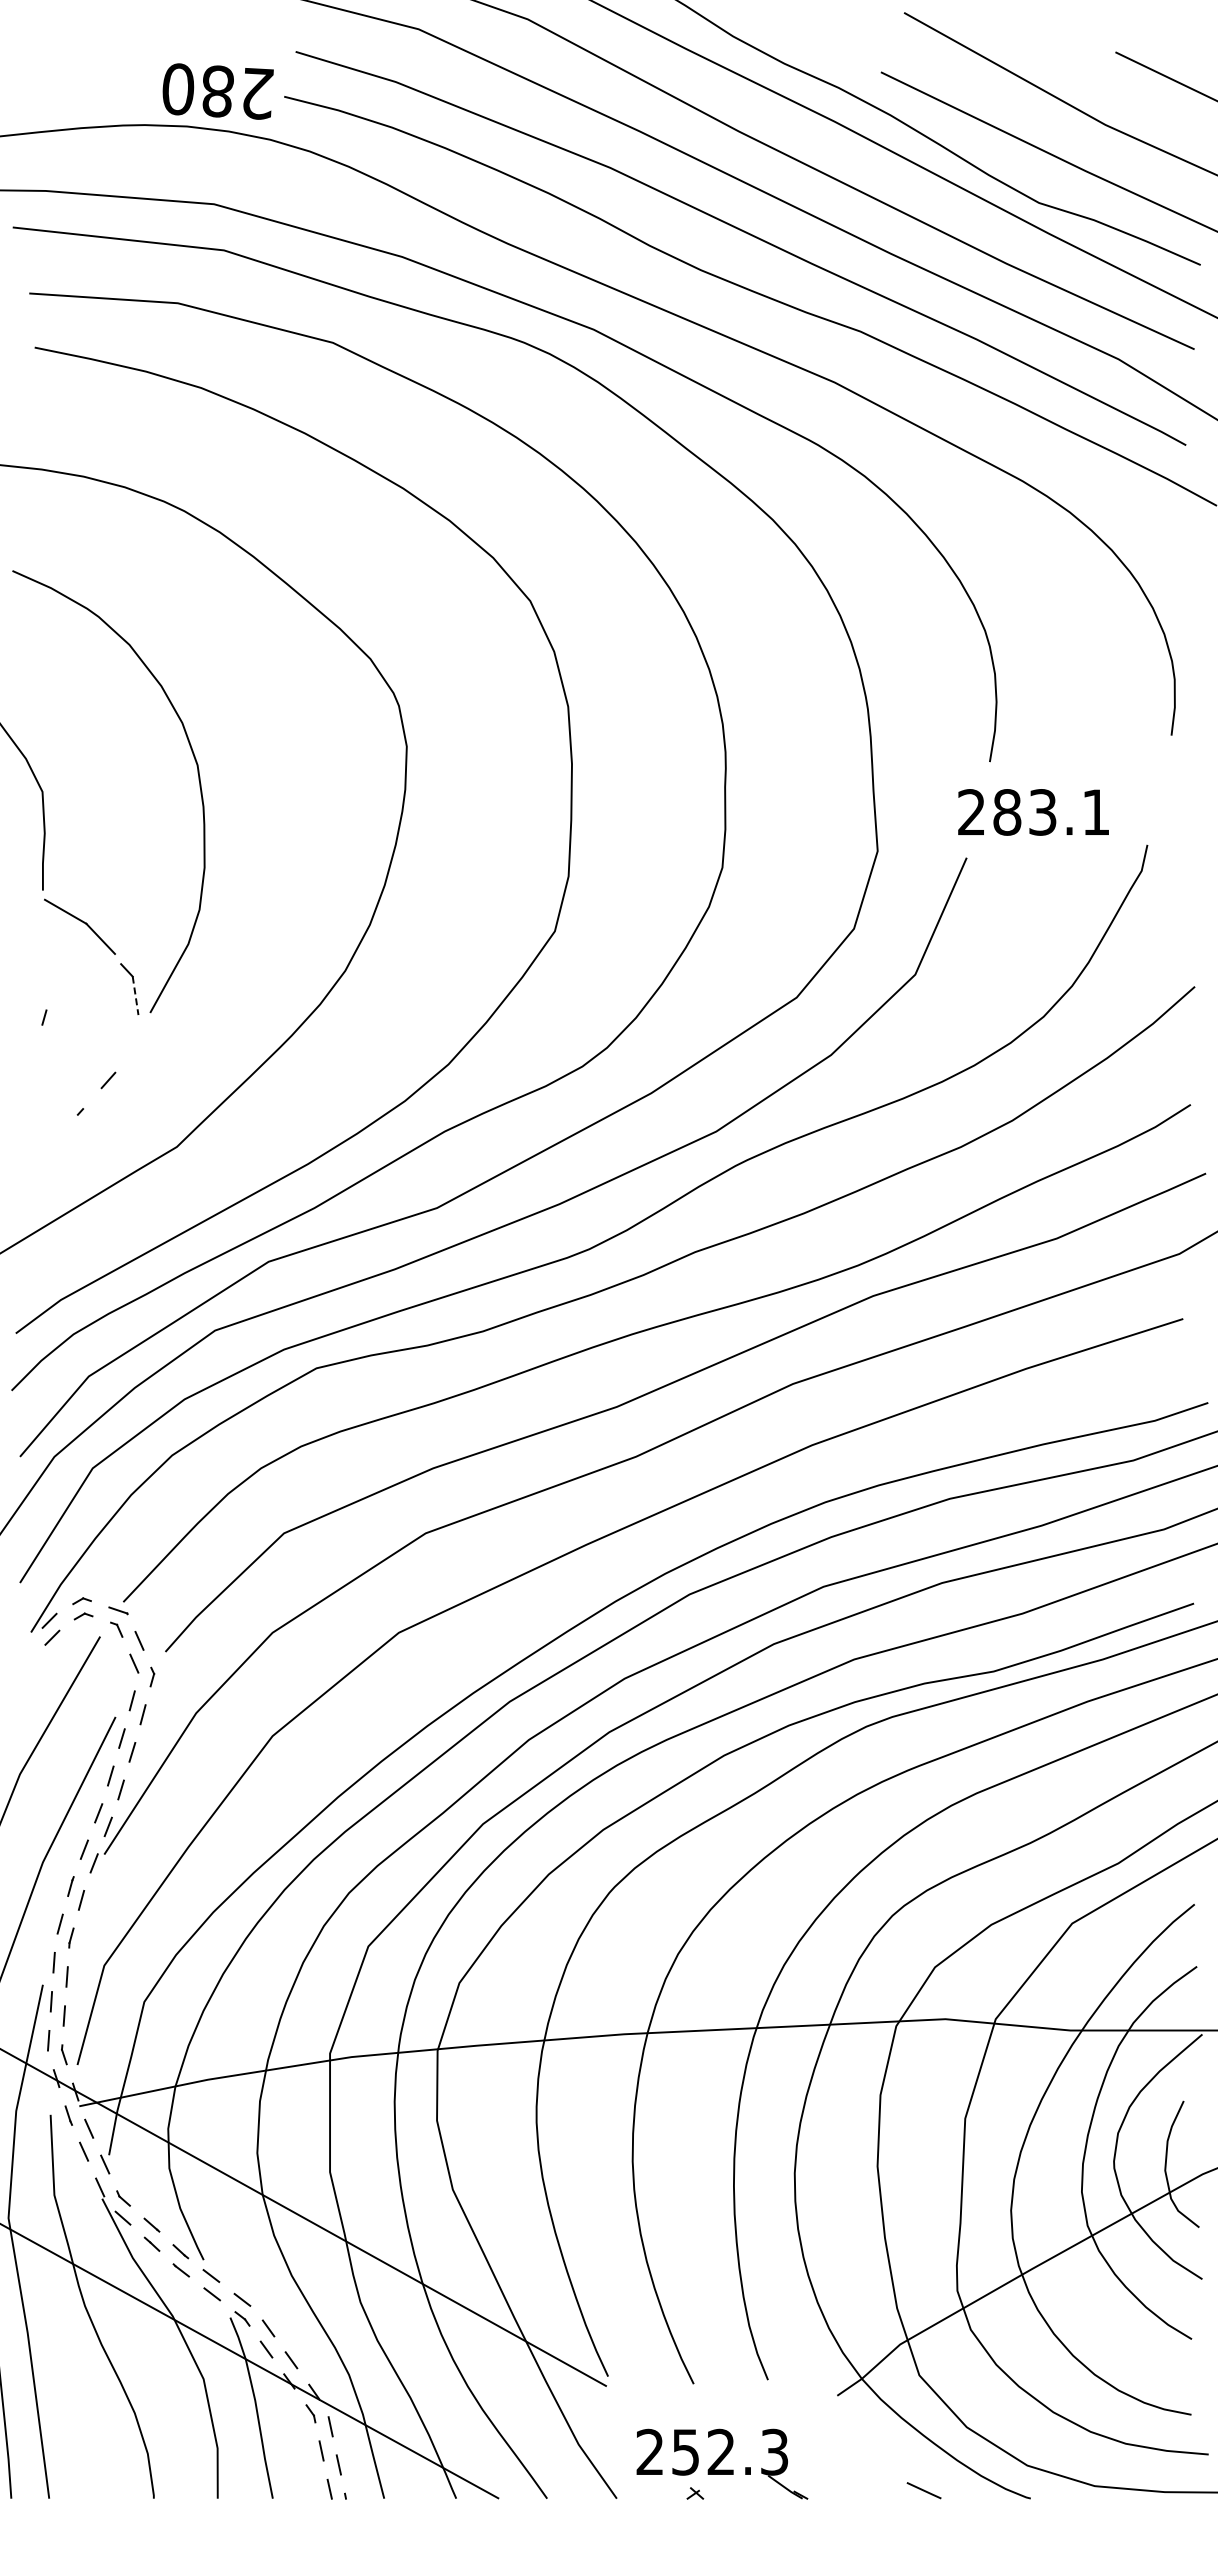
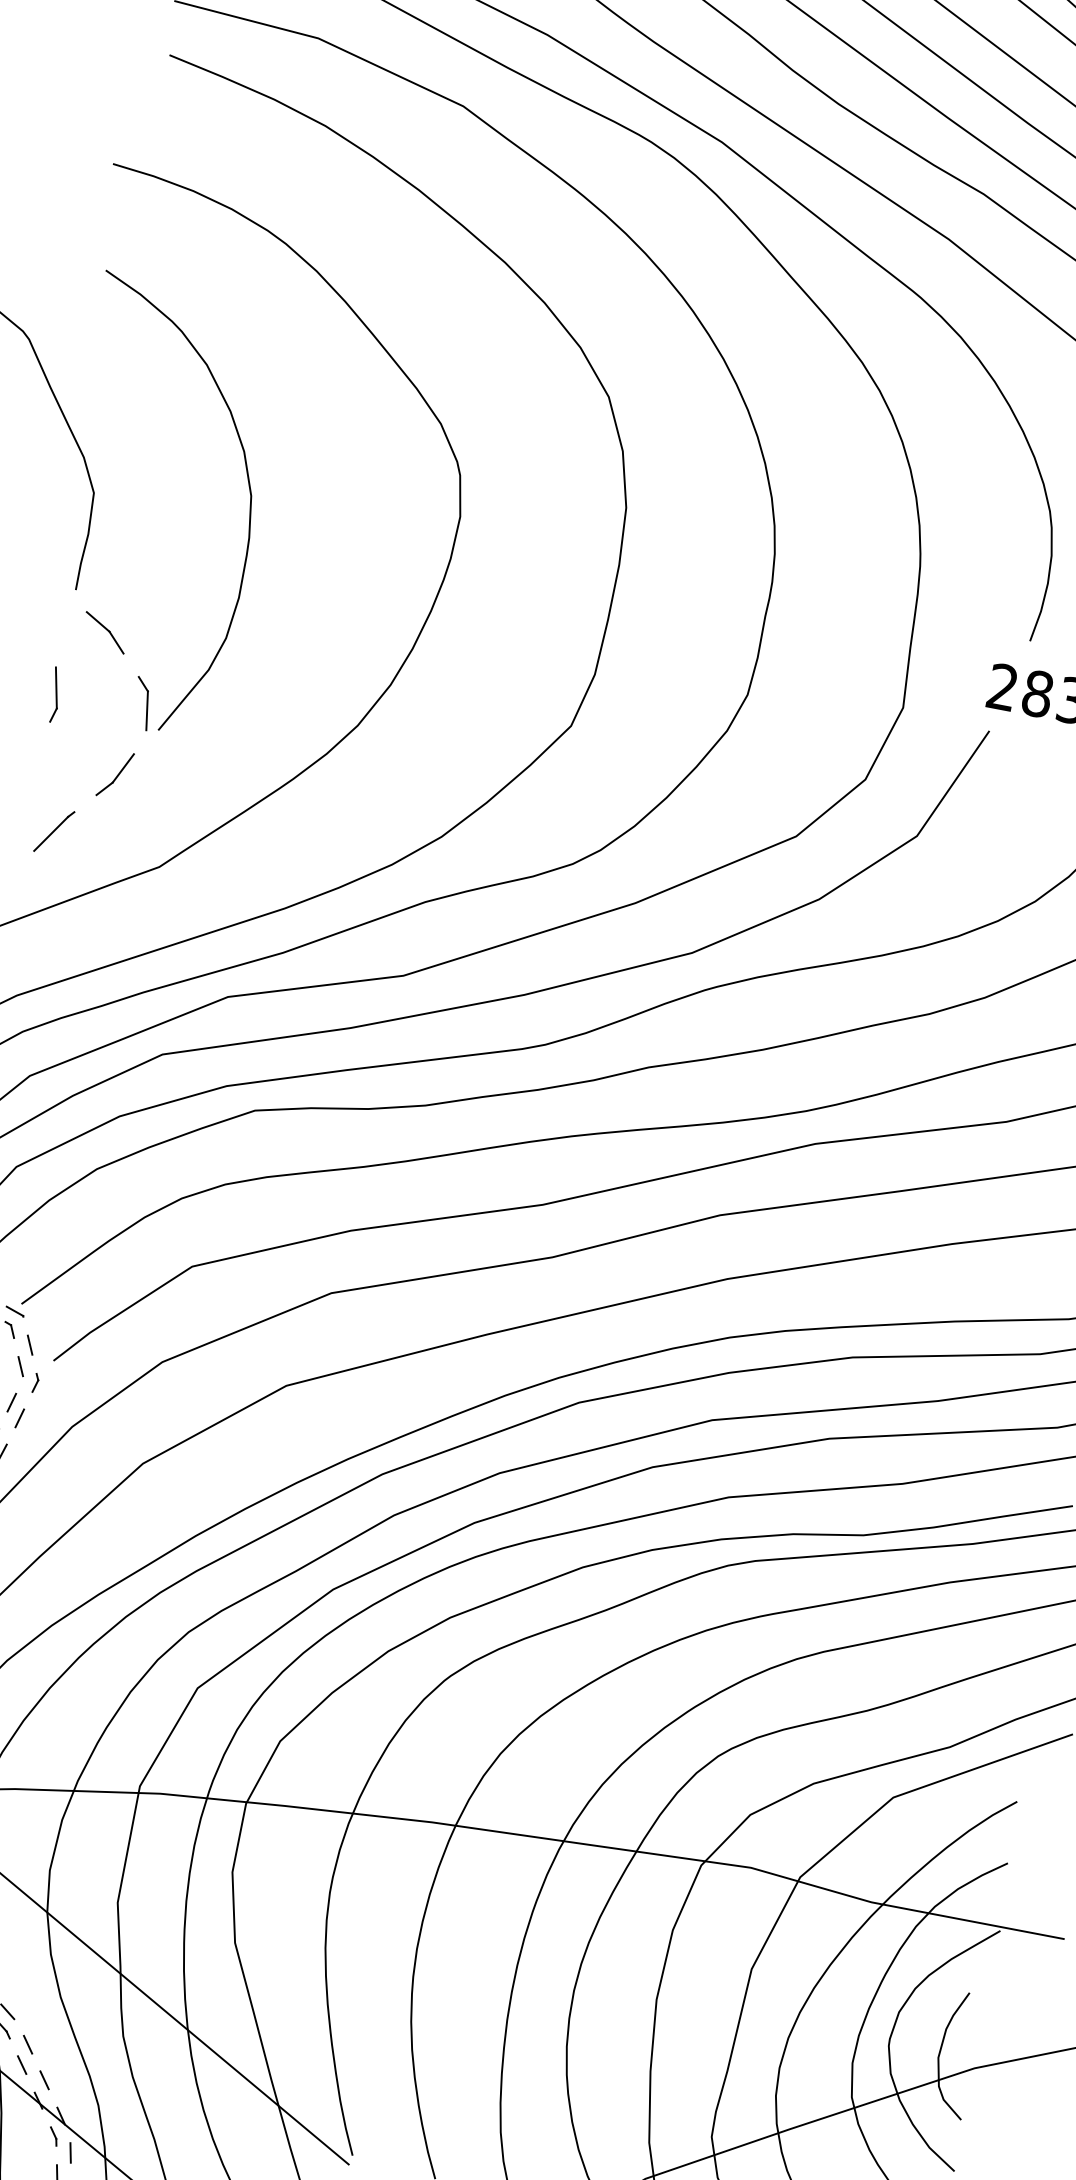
part: (79, 927) -> (104, 633), size x0.62
line: (41, 990) -> (55, 687), added
line: (135, 996) -> (146, 711), dashed -> solid
line: (122, 1056) -> (122, 767), added
line: (63, 1134) -> (50, 833), added

